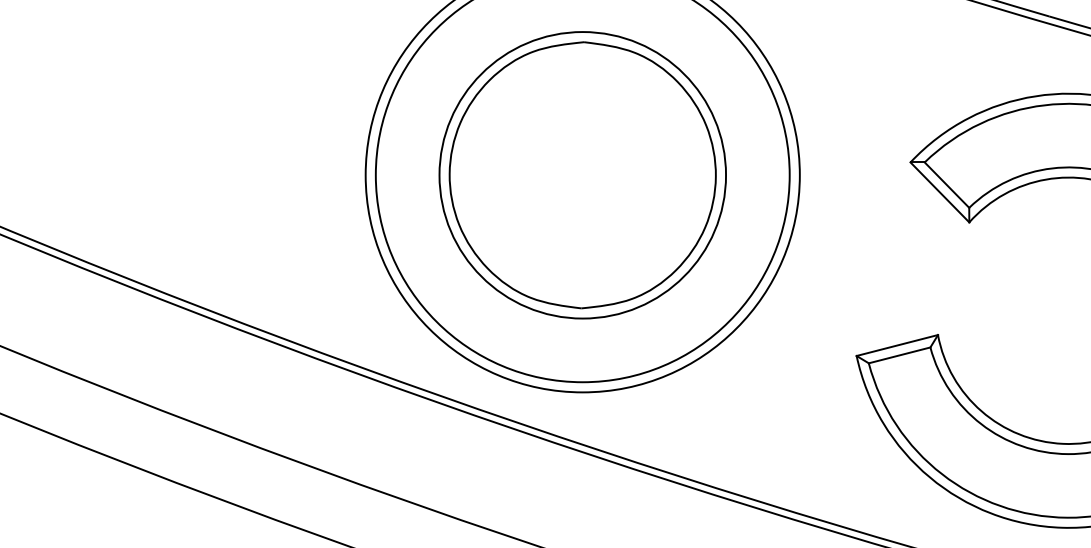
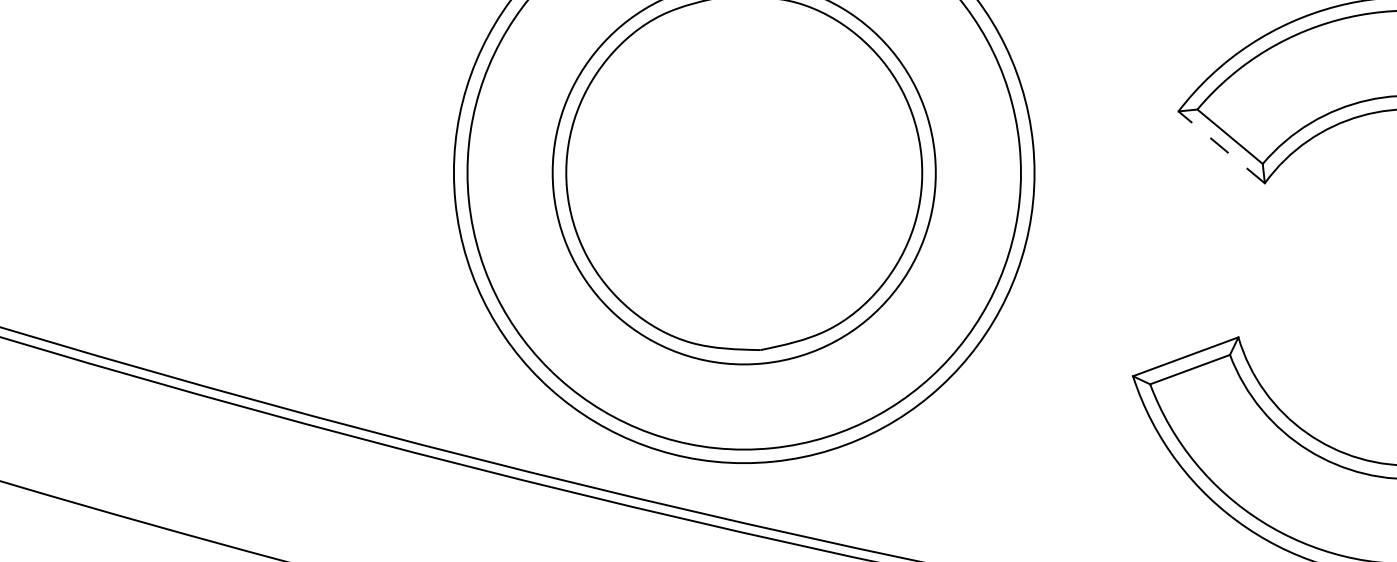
line: (939, 192) -> (1221, 147), solid -> dashed

